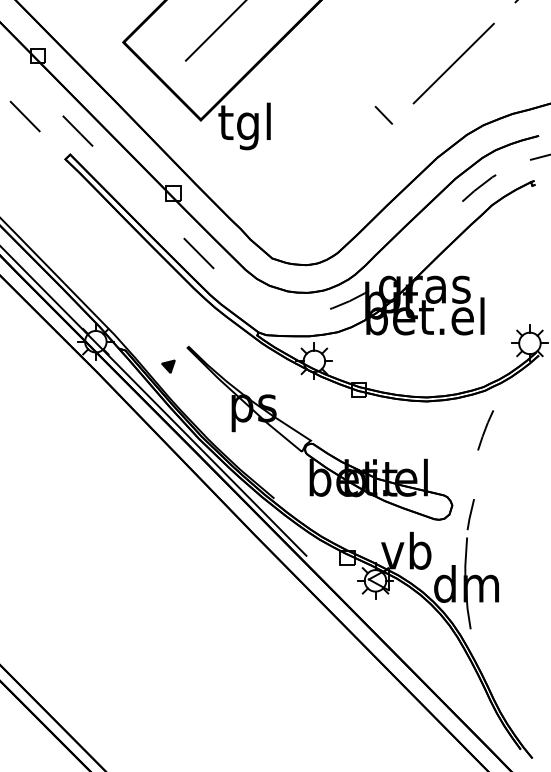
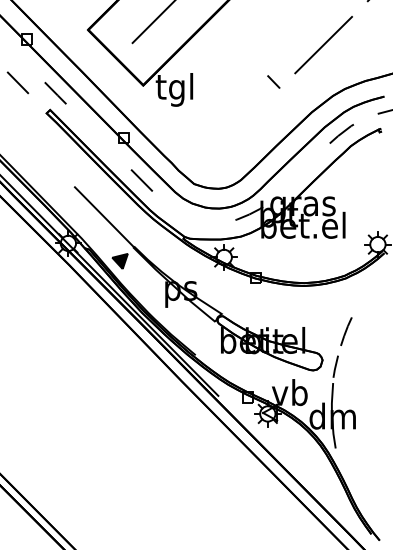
line: (146, 304) -> (104, 216), added
part: (168, 366) -> (120, 261), size x1.67
line: (485, 430) -> (346, 331), moved

